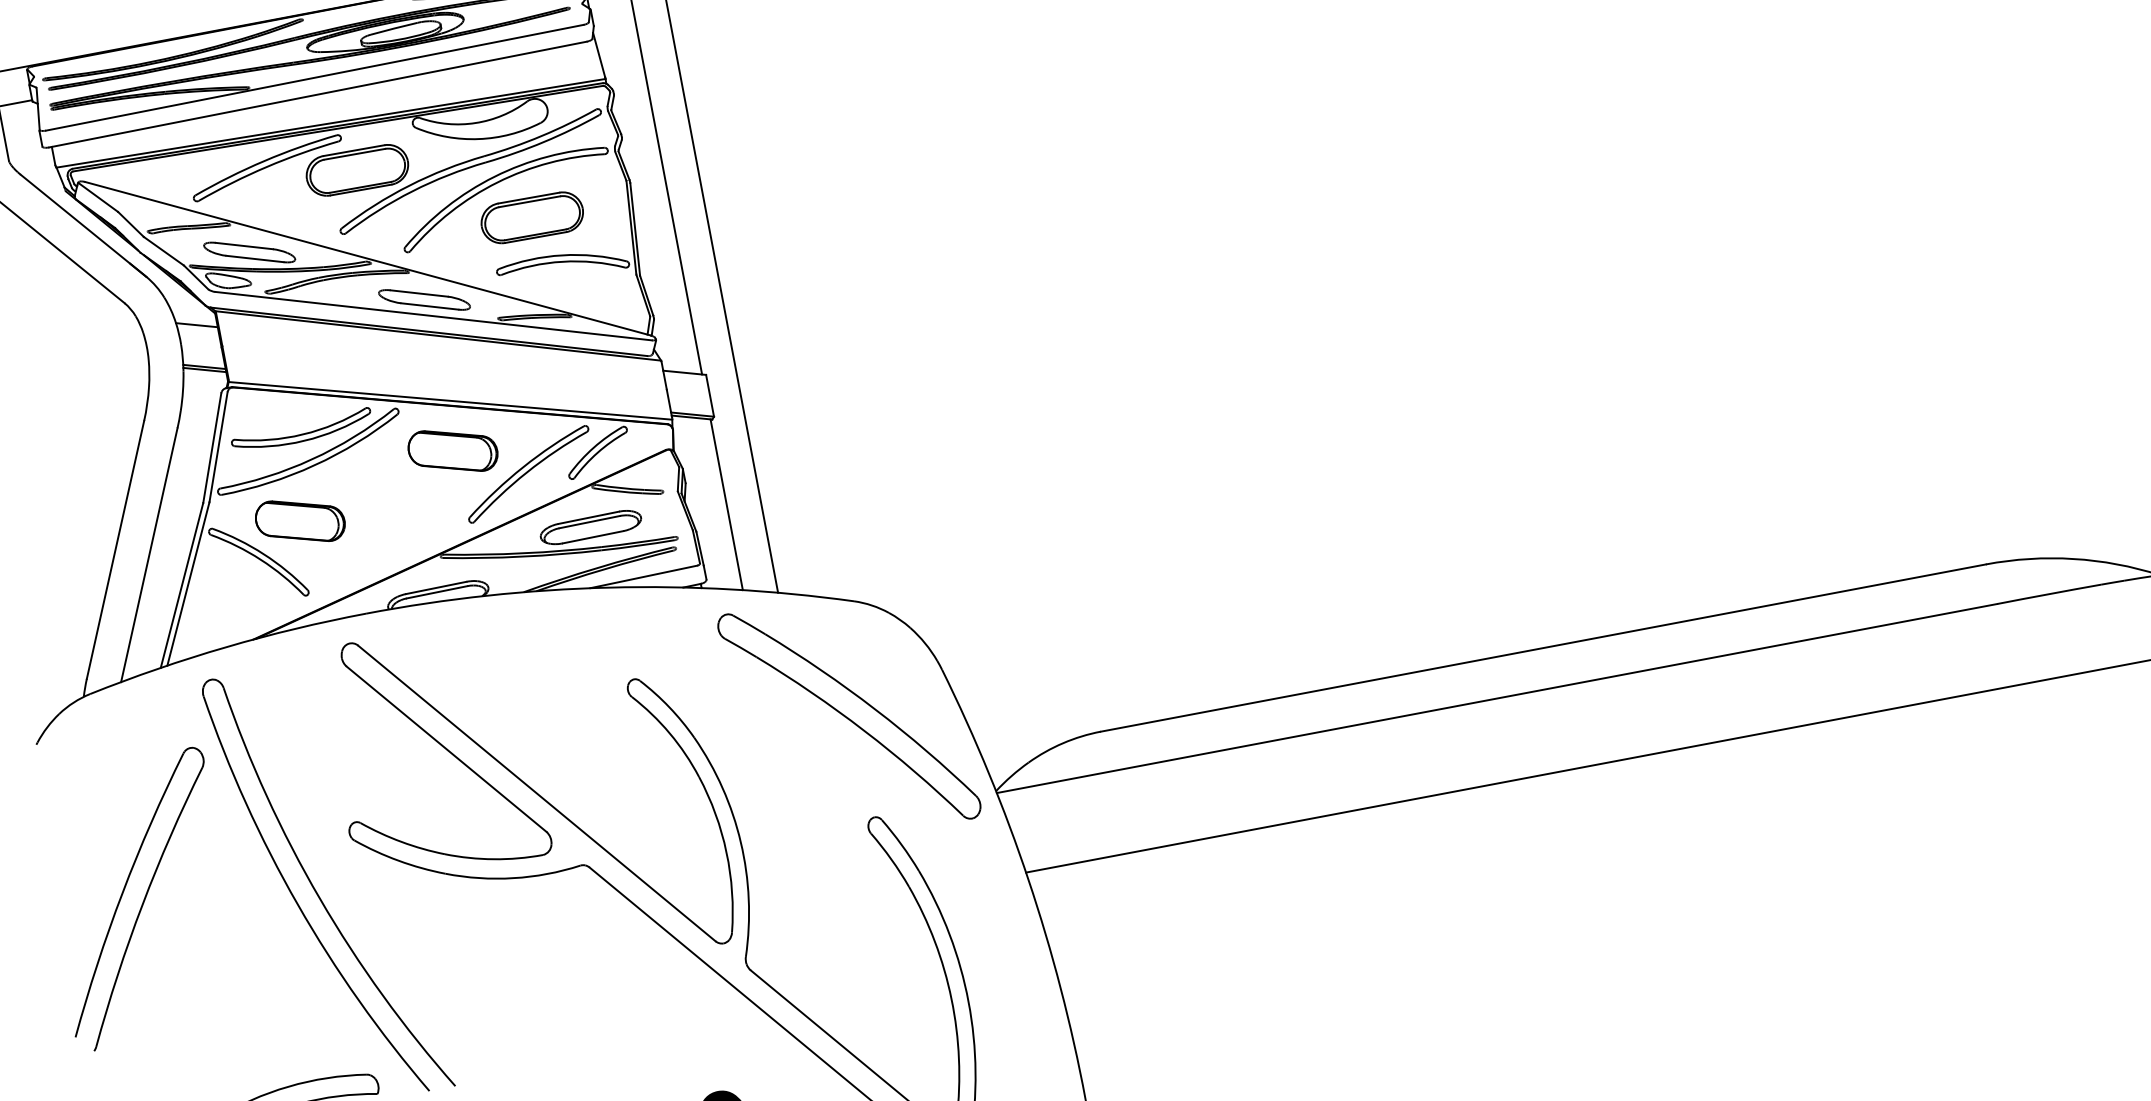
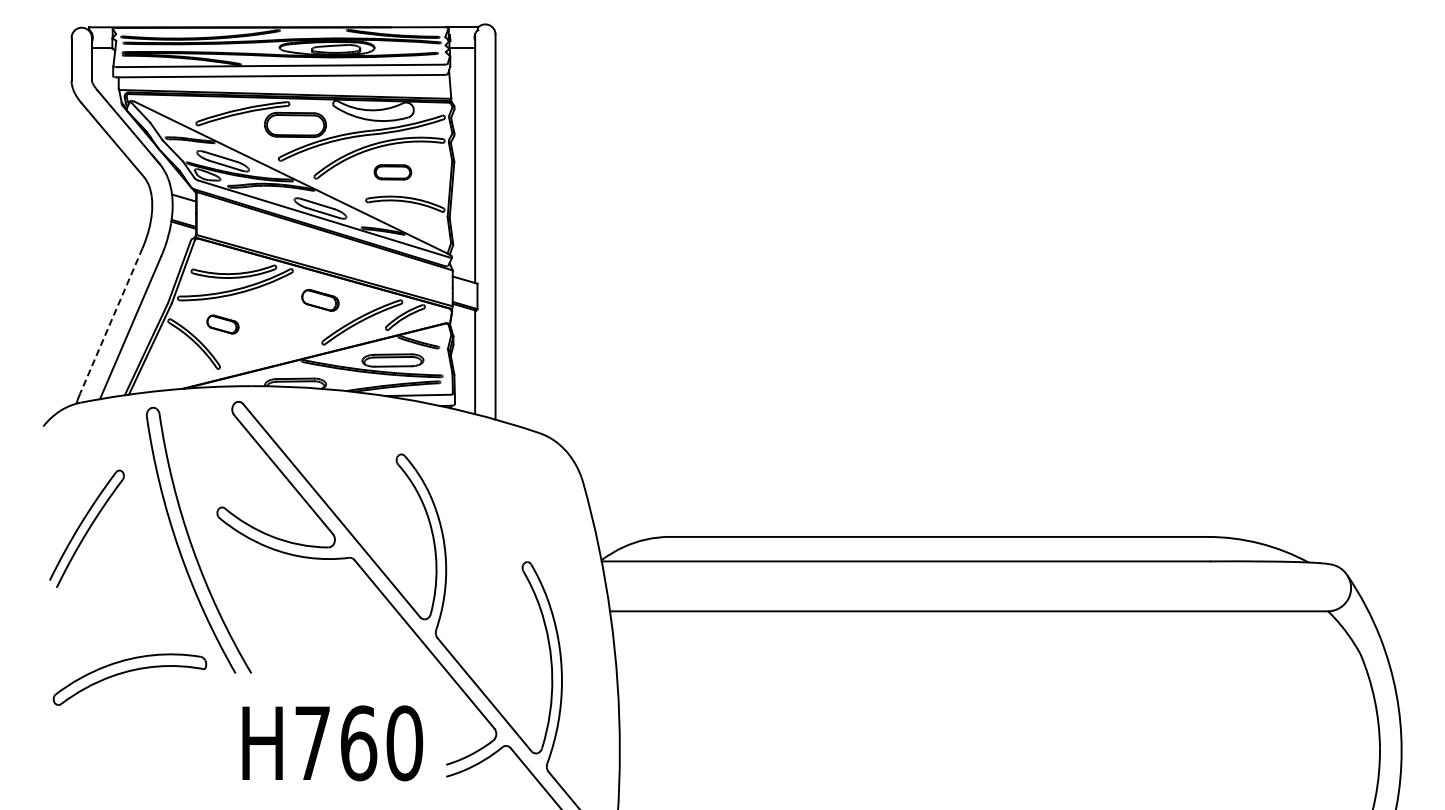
part: (531, 218) -> (392, 172), size x0.6
part: (453, 451) -> (320, 300), size x0.7
part: (299, 521) -> (222, 324), size x0.6
line: (115, 549) -> (111, 320), solid -> dashed
part: (848, 715) -> (523, 499), removed
part: (139, 899) -> (86, 528), size x0.7

